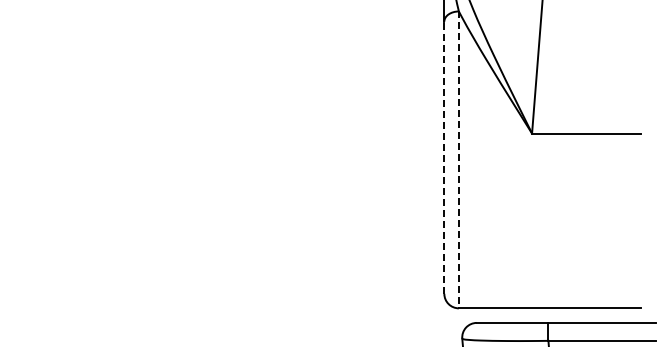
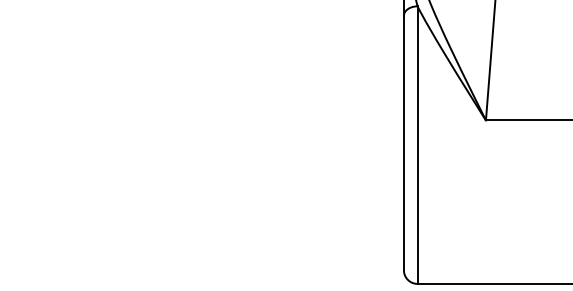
line: (444, 157) -> (404, 142), dashed -> solid
line: (458, 160) -> (417, 145), dashed -> solid

